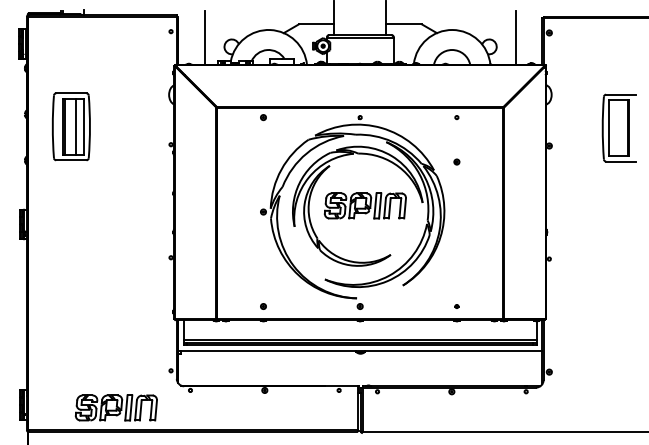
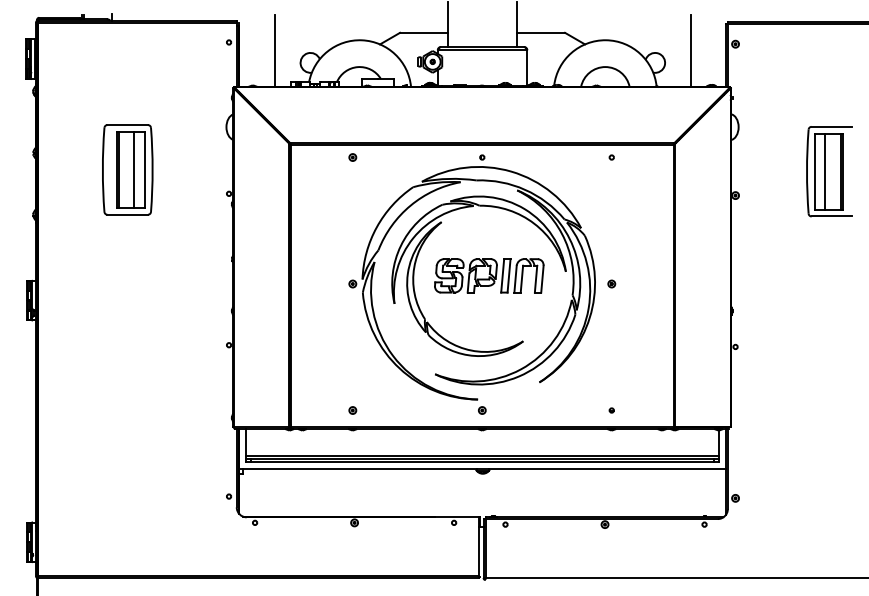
part: (70, 126) -> (126, 169), moved
line: (616, 127) -> (825, 170), added
part: (456, 161) -> (611, 283), moved
part: (115, 407) -> (154, 545), removed

